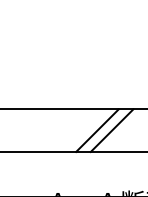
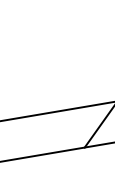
line: (97, 130) -> (87, 126), removed

